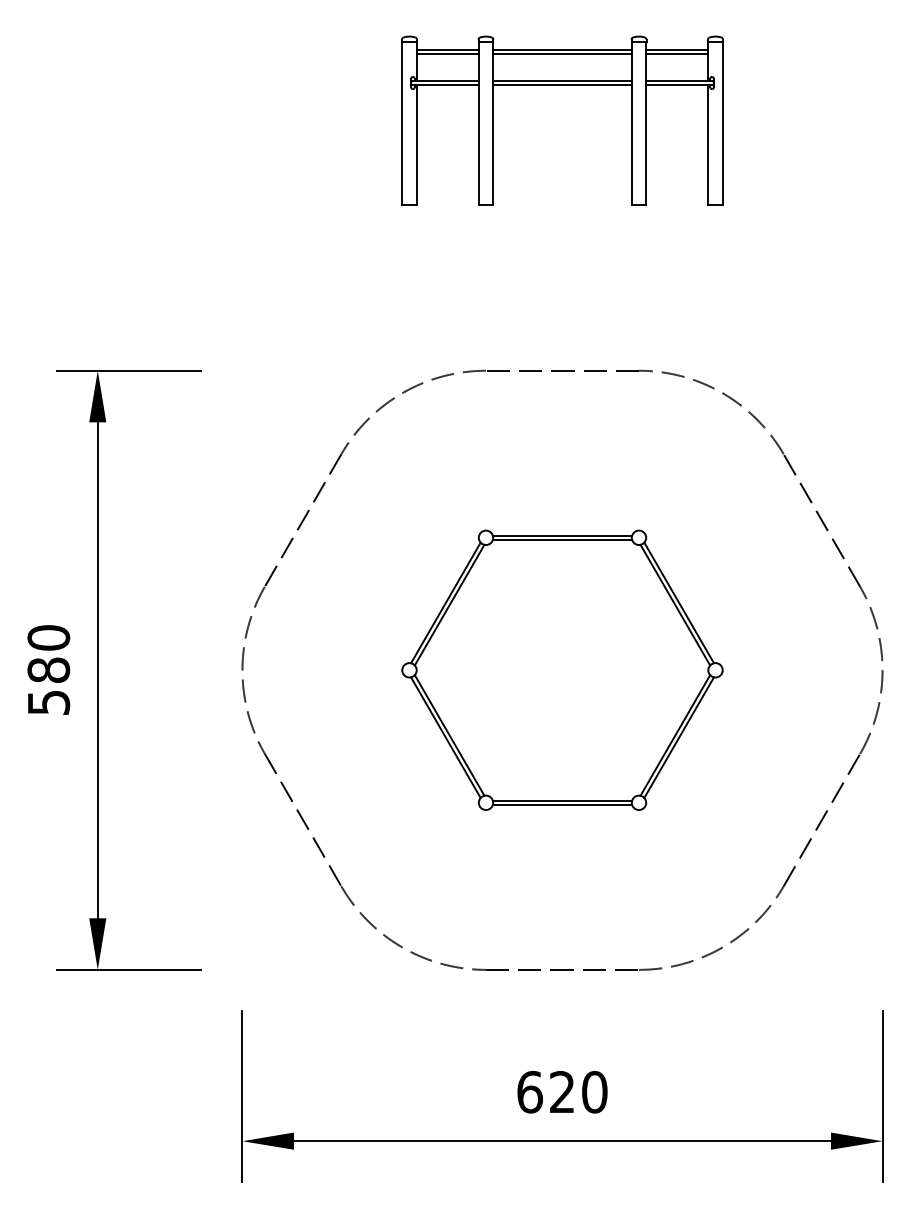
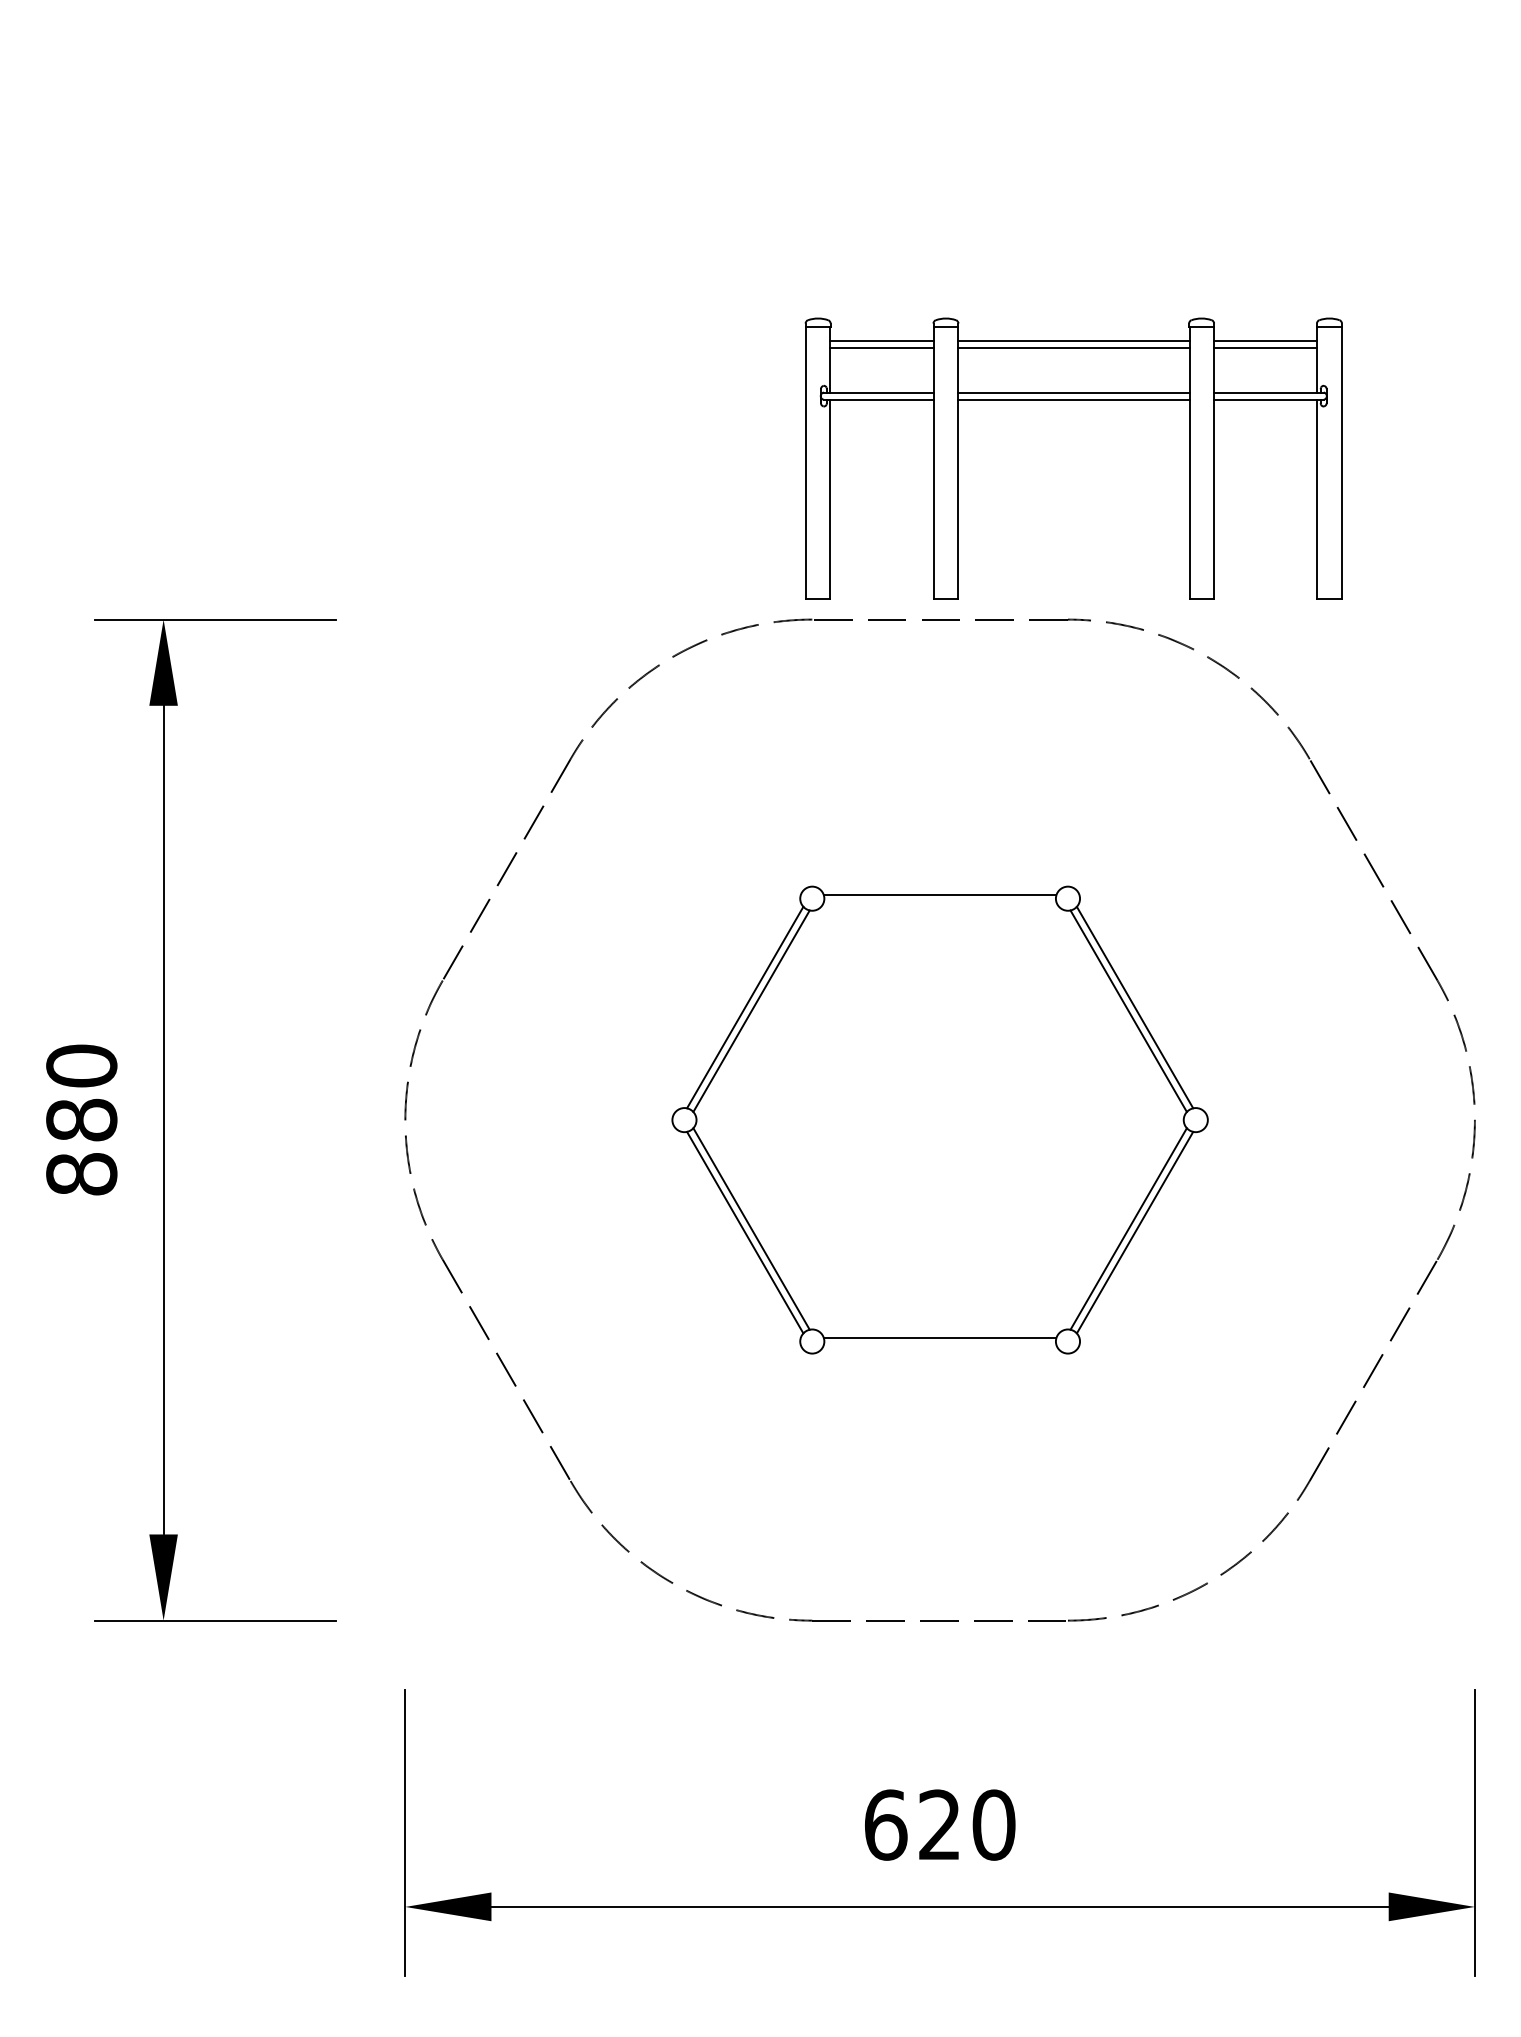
part: (562, 85) -> (1073, 400), moved
line: (562, 539) -> (940, 901), removed
text: (48, 702) -> (81, 1173), 580 -> 880
line: (562, 805) -> (940, 1345), removed

